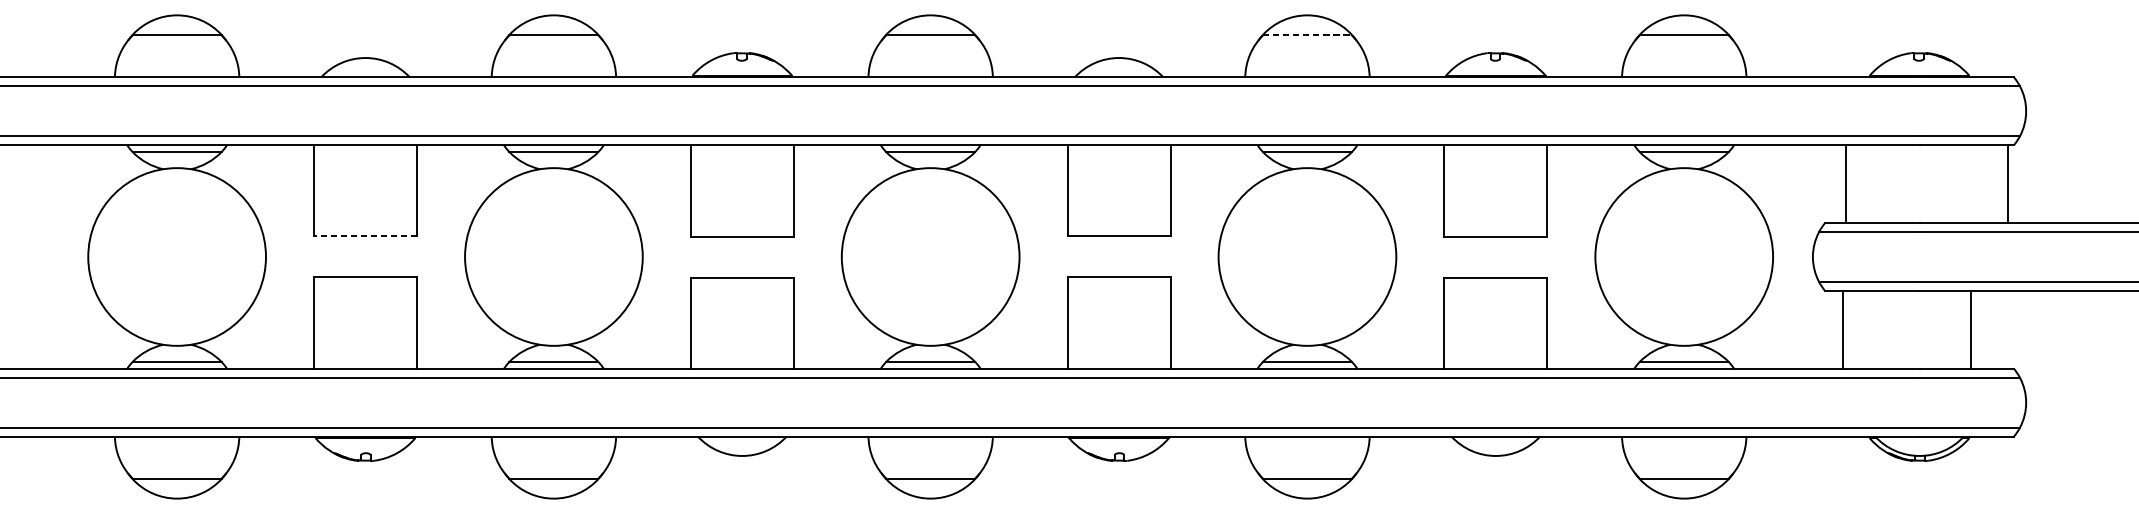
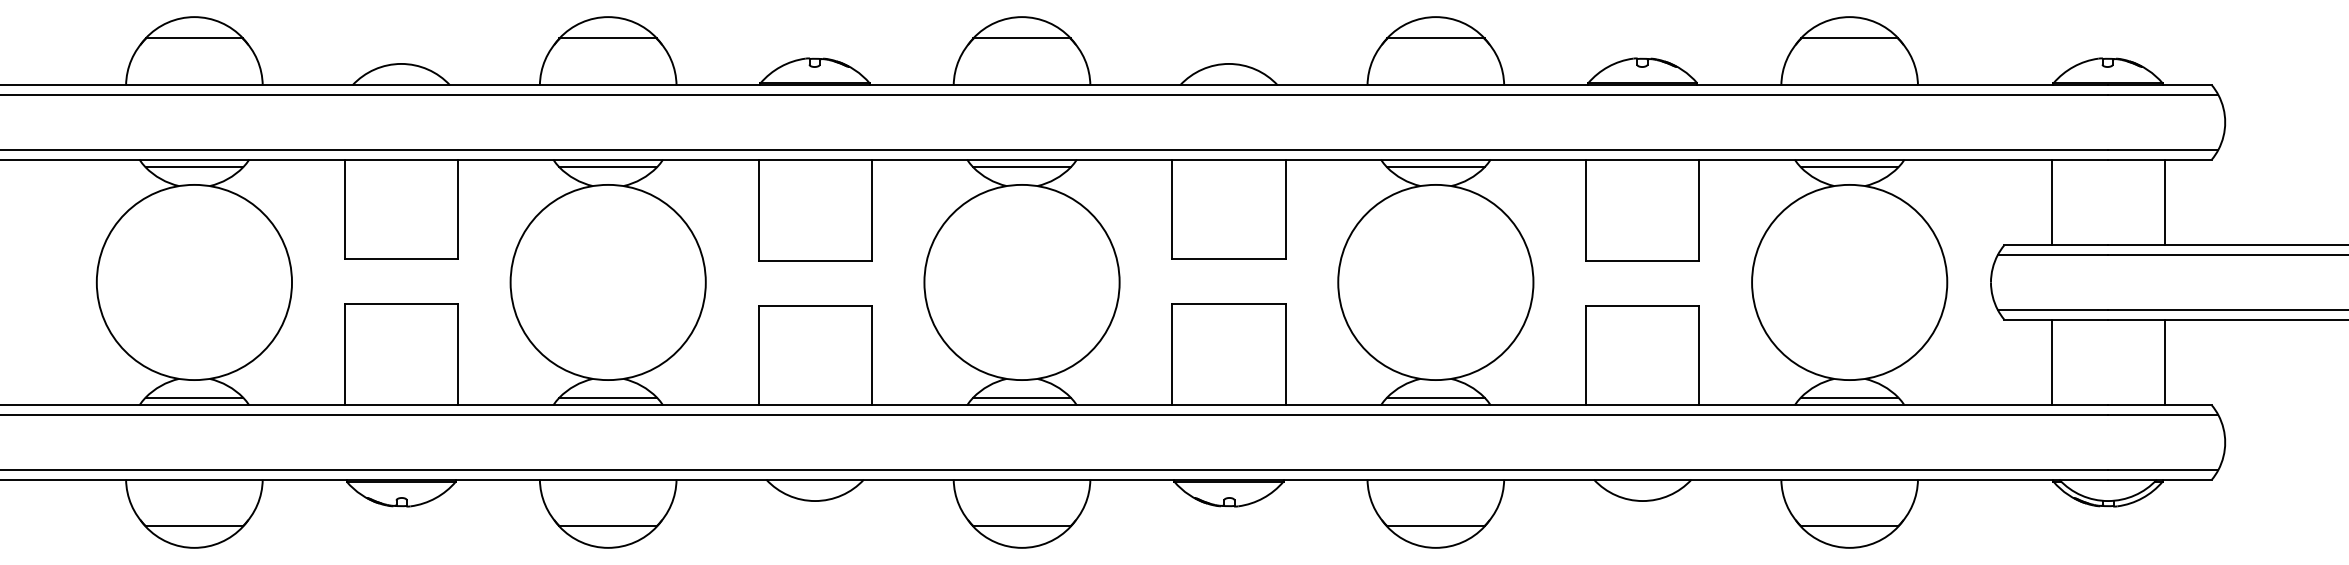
line: (1307, 34) -> (1435, 38), dashed -> solid
line: (1846, 184) -> (2051, 202), moved
line: (2007, 184) -> (2164, 202), moved
line: (365, 236) -> (401, 259), dashed -> solid
line: (1842, 329) -> (2051, 362), moved

